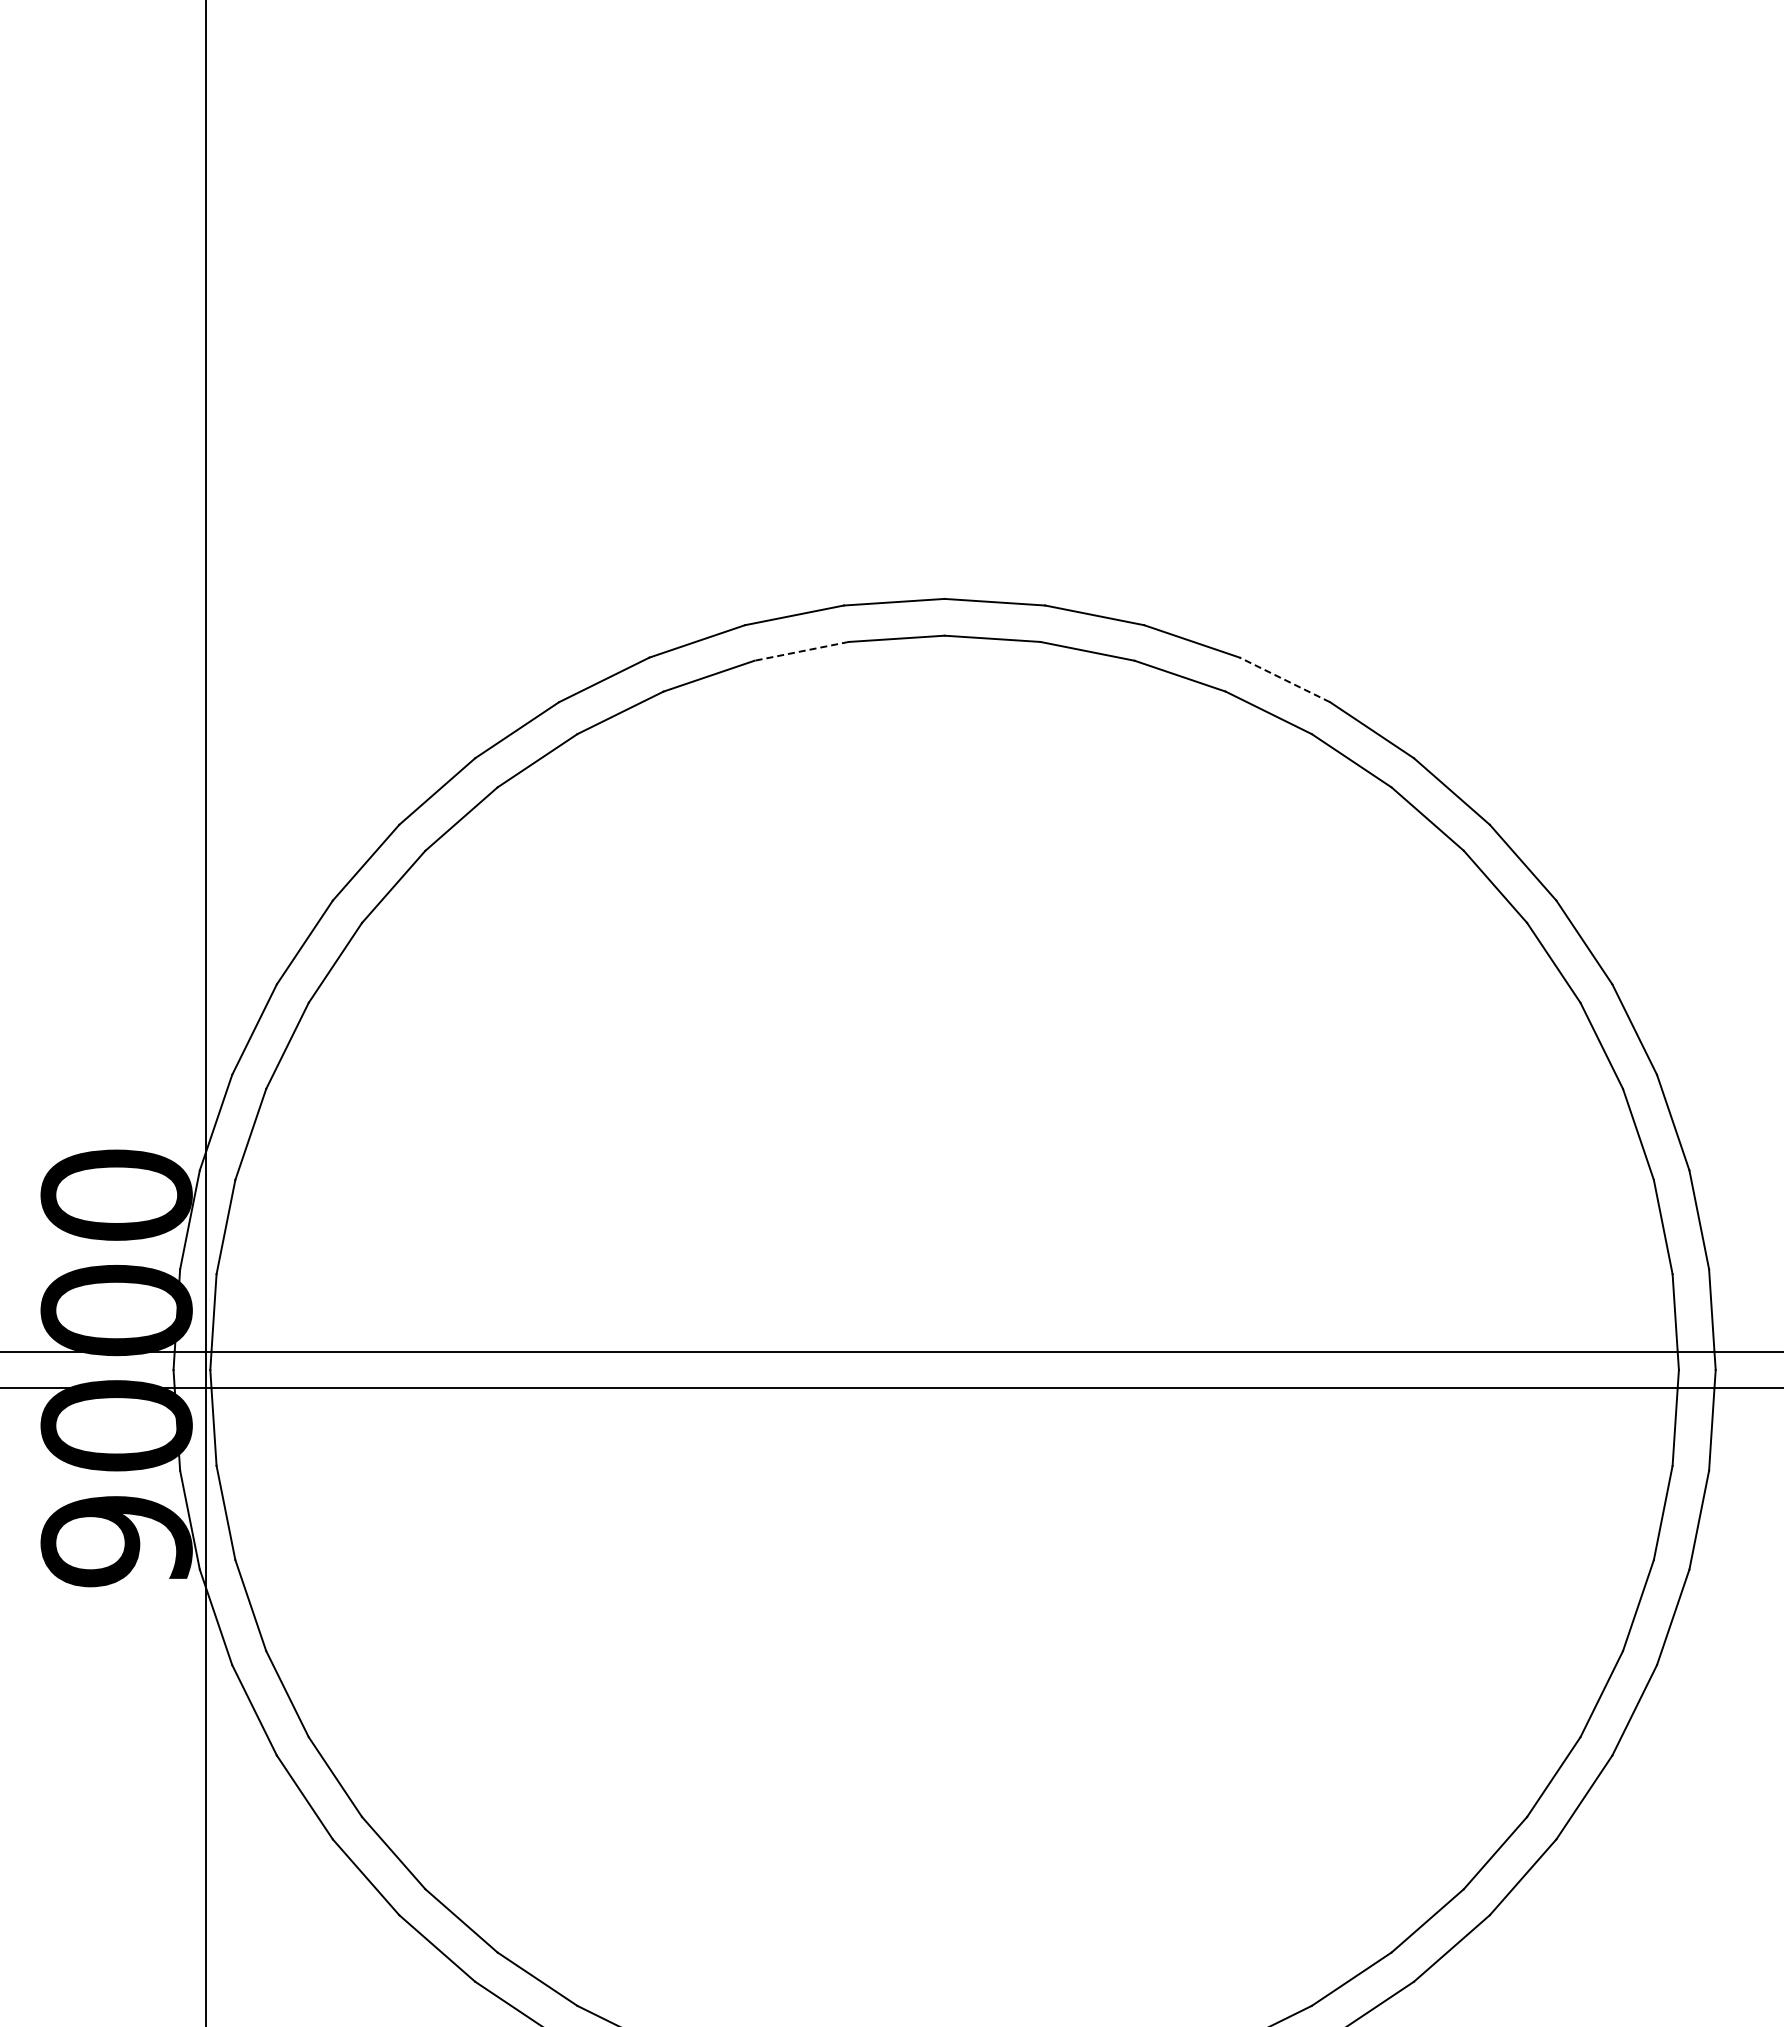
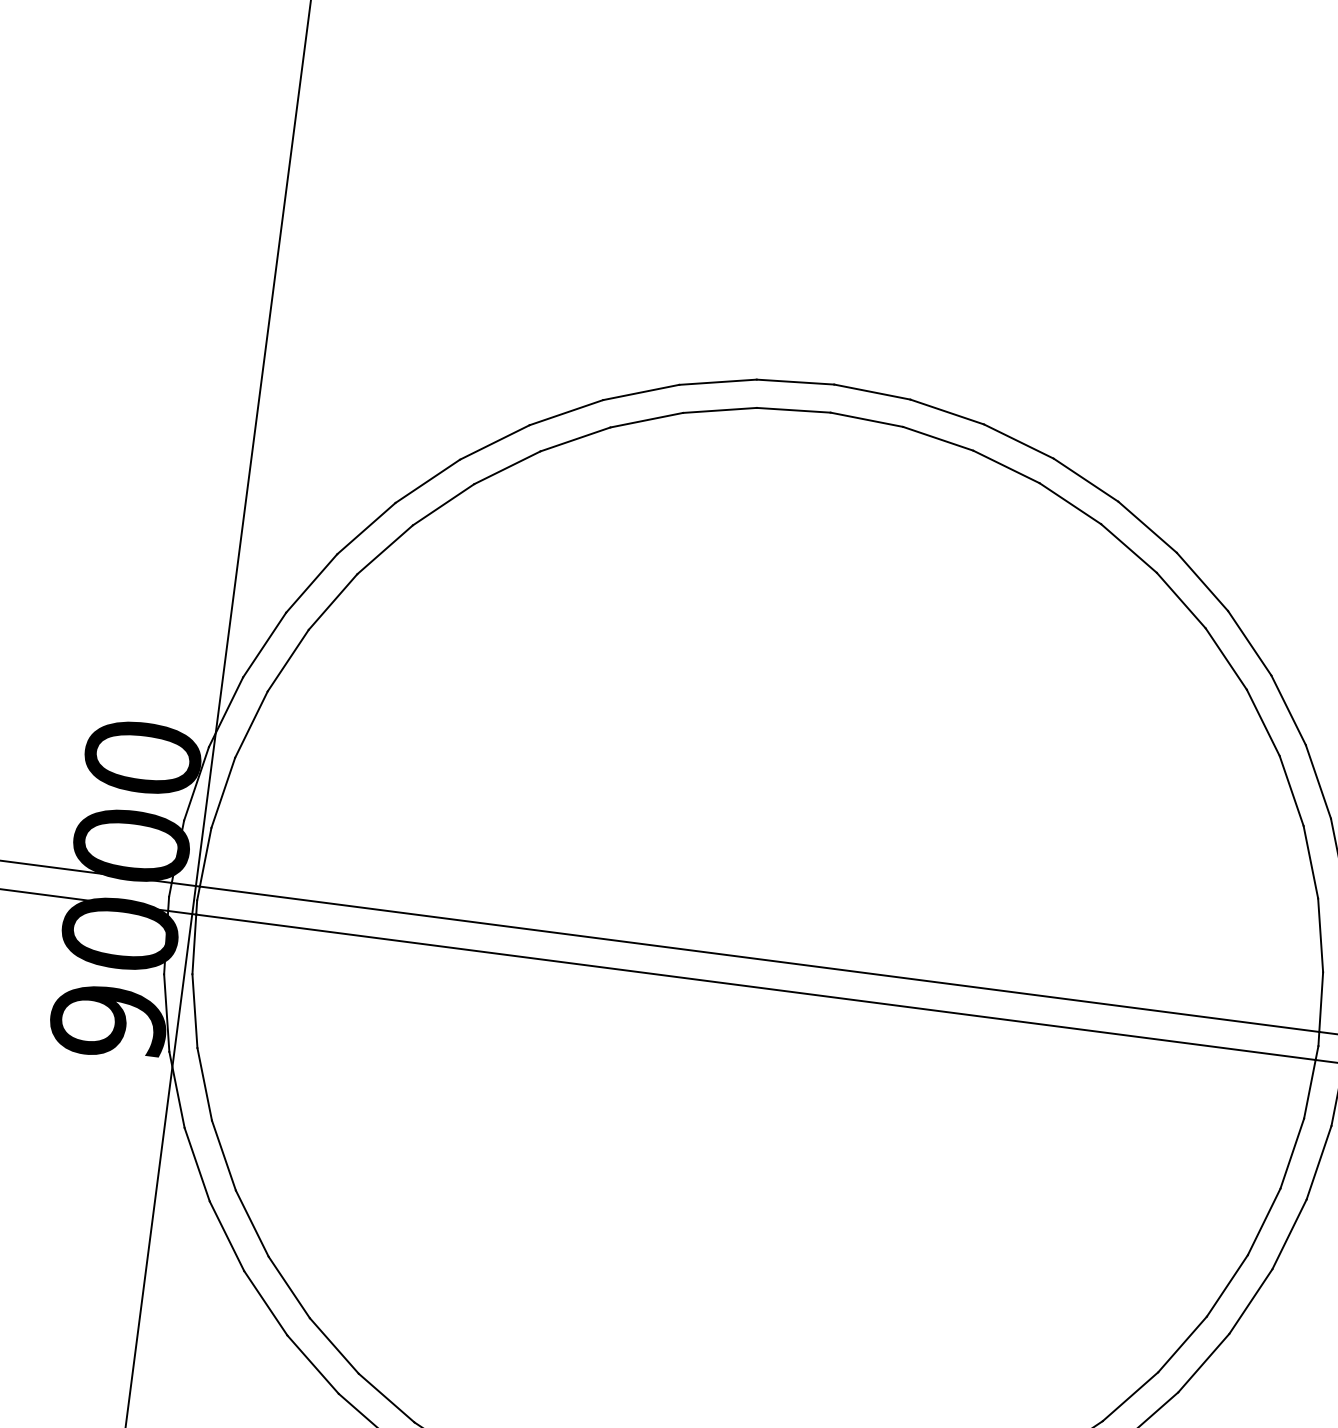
line: (801, 651) -> (719, 410), dashed -> solid
line: (1284, 679) -> (1085, 479), dashed -> solid

